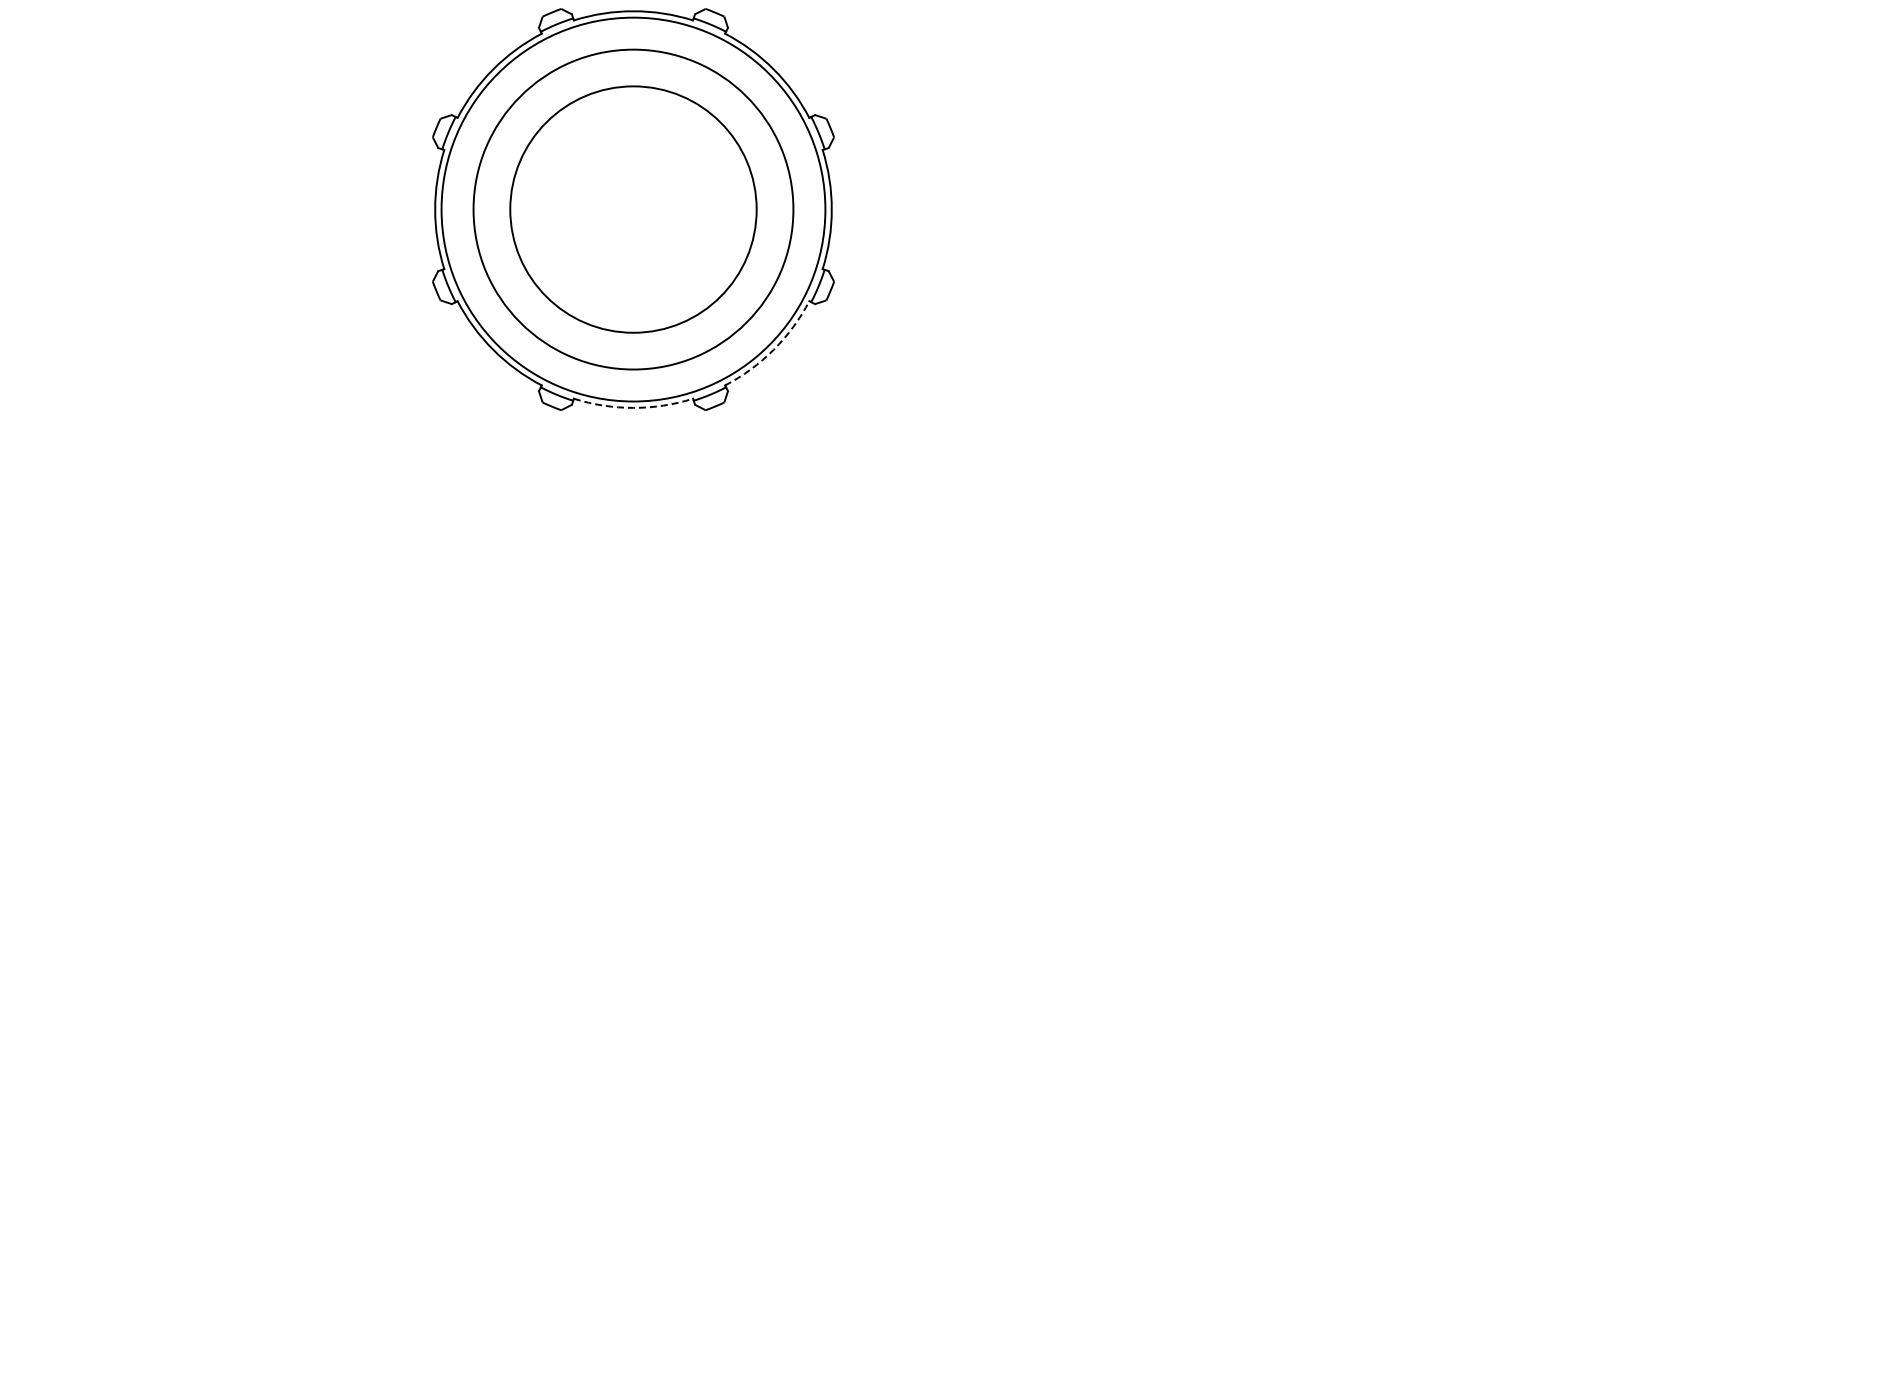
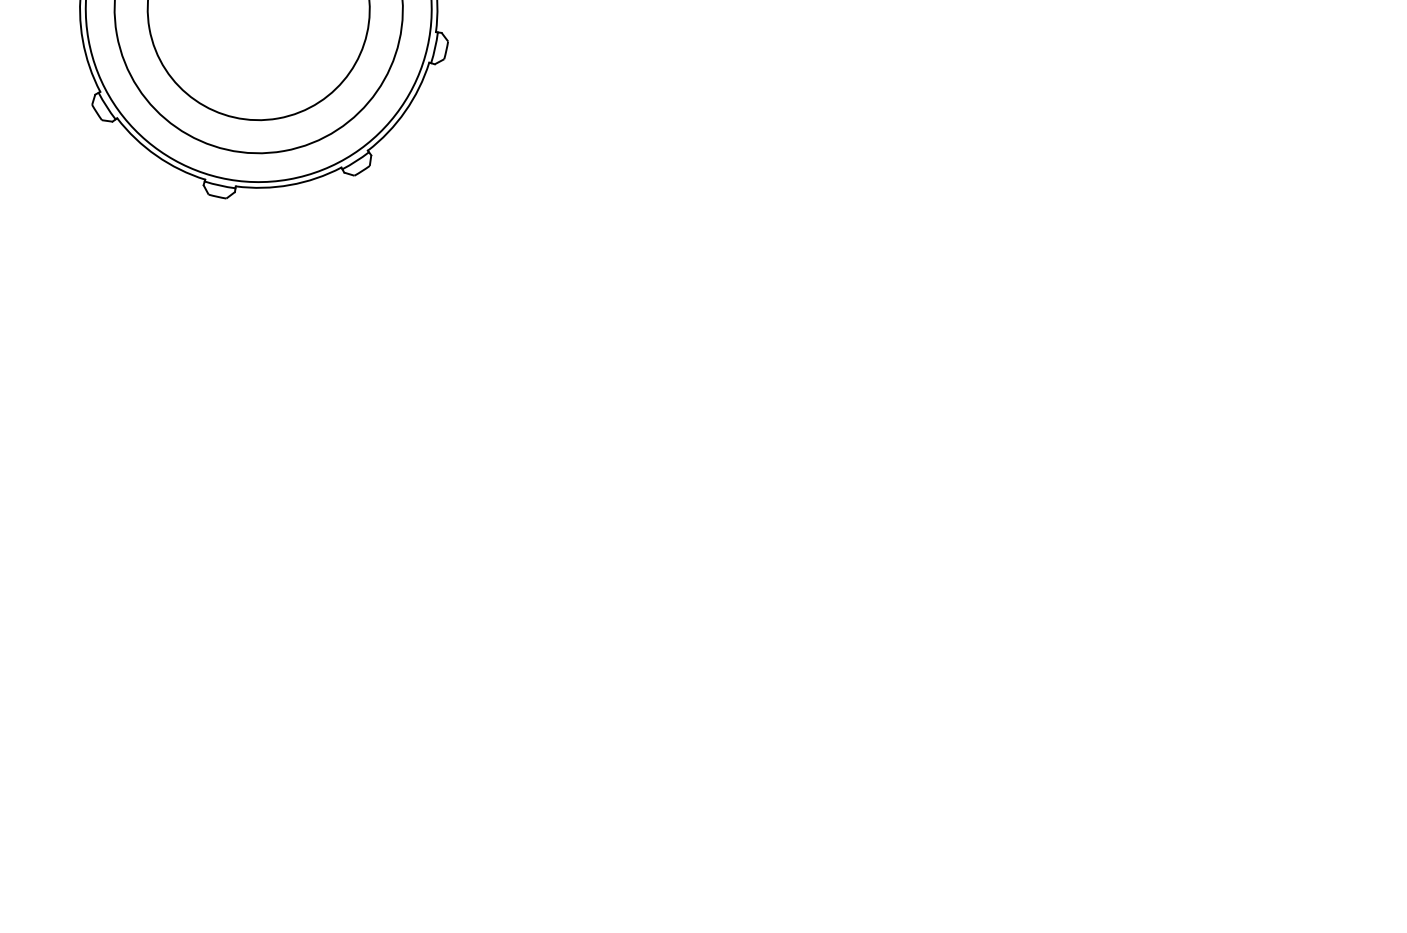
arc: (773, 349) -> (405, 111), dashed -> solid
arc: (633, 407) -> (290, 184), dashed -> solid

